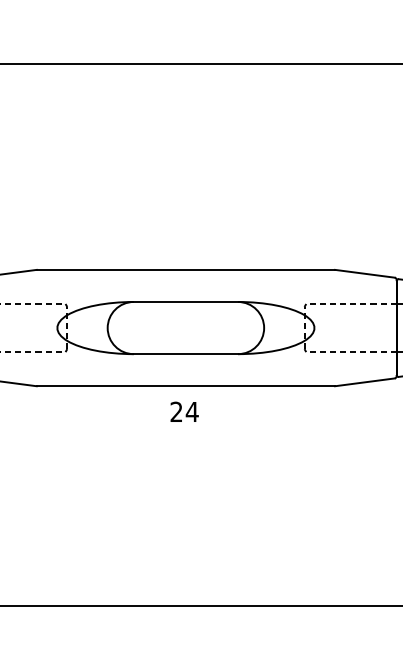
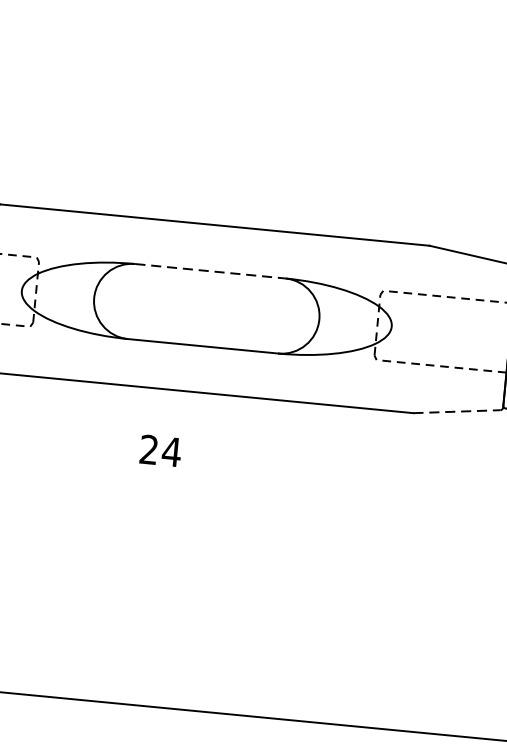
line: (186, 301) -> (211, 270), solid -> dashed
line: (365, 382) -> (457, 411), solid -> dashed
text: (184, 411) -> (160, 450), moved

